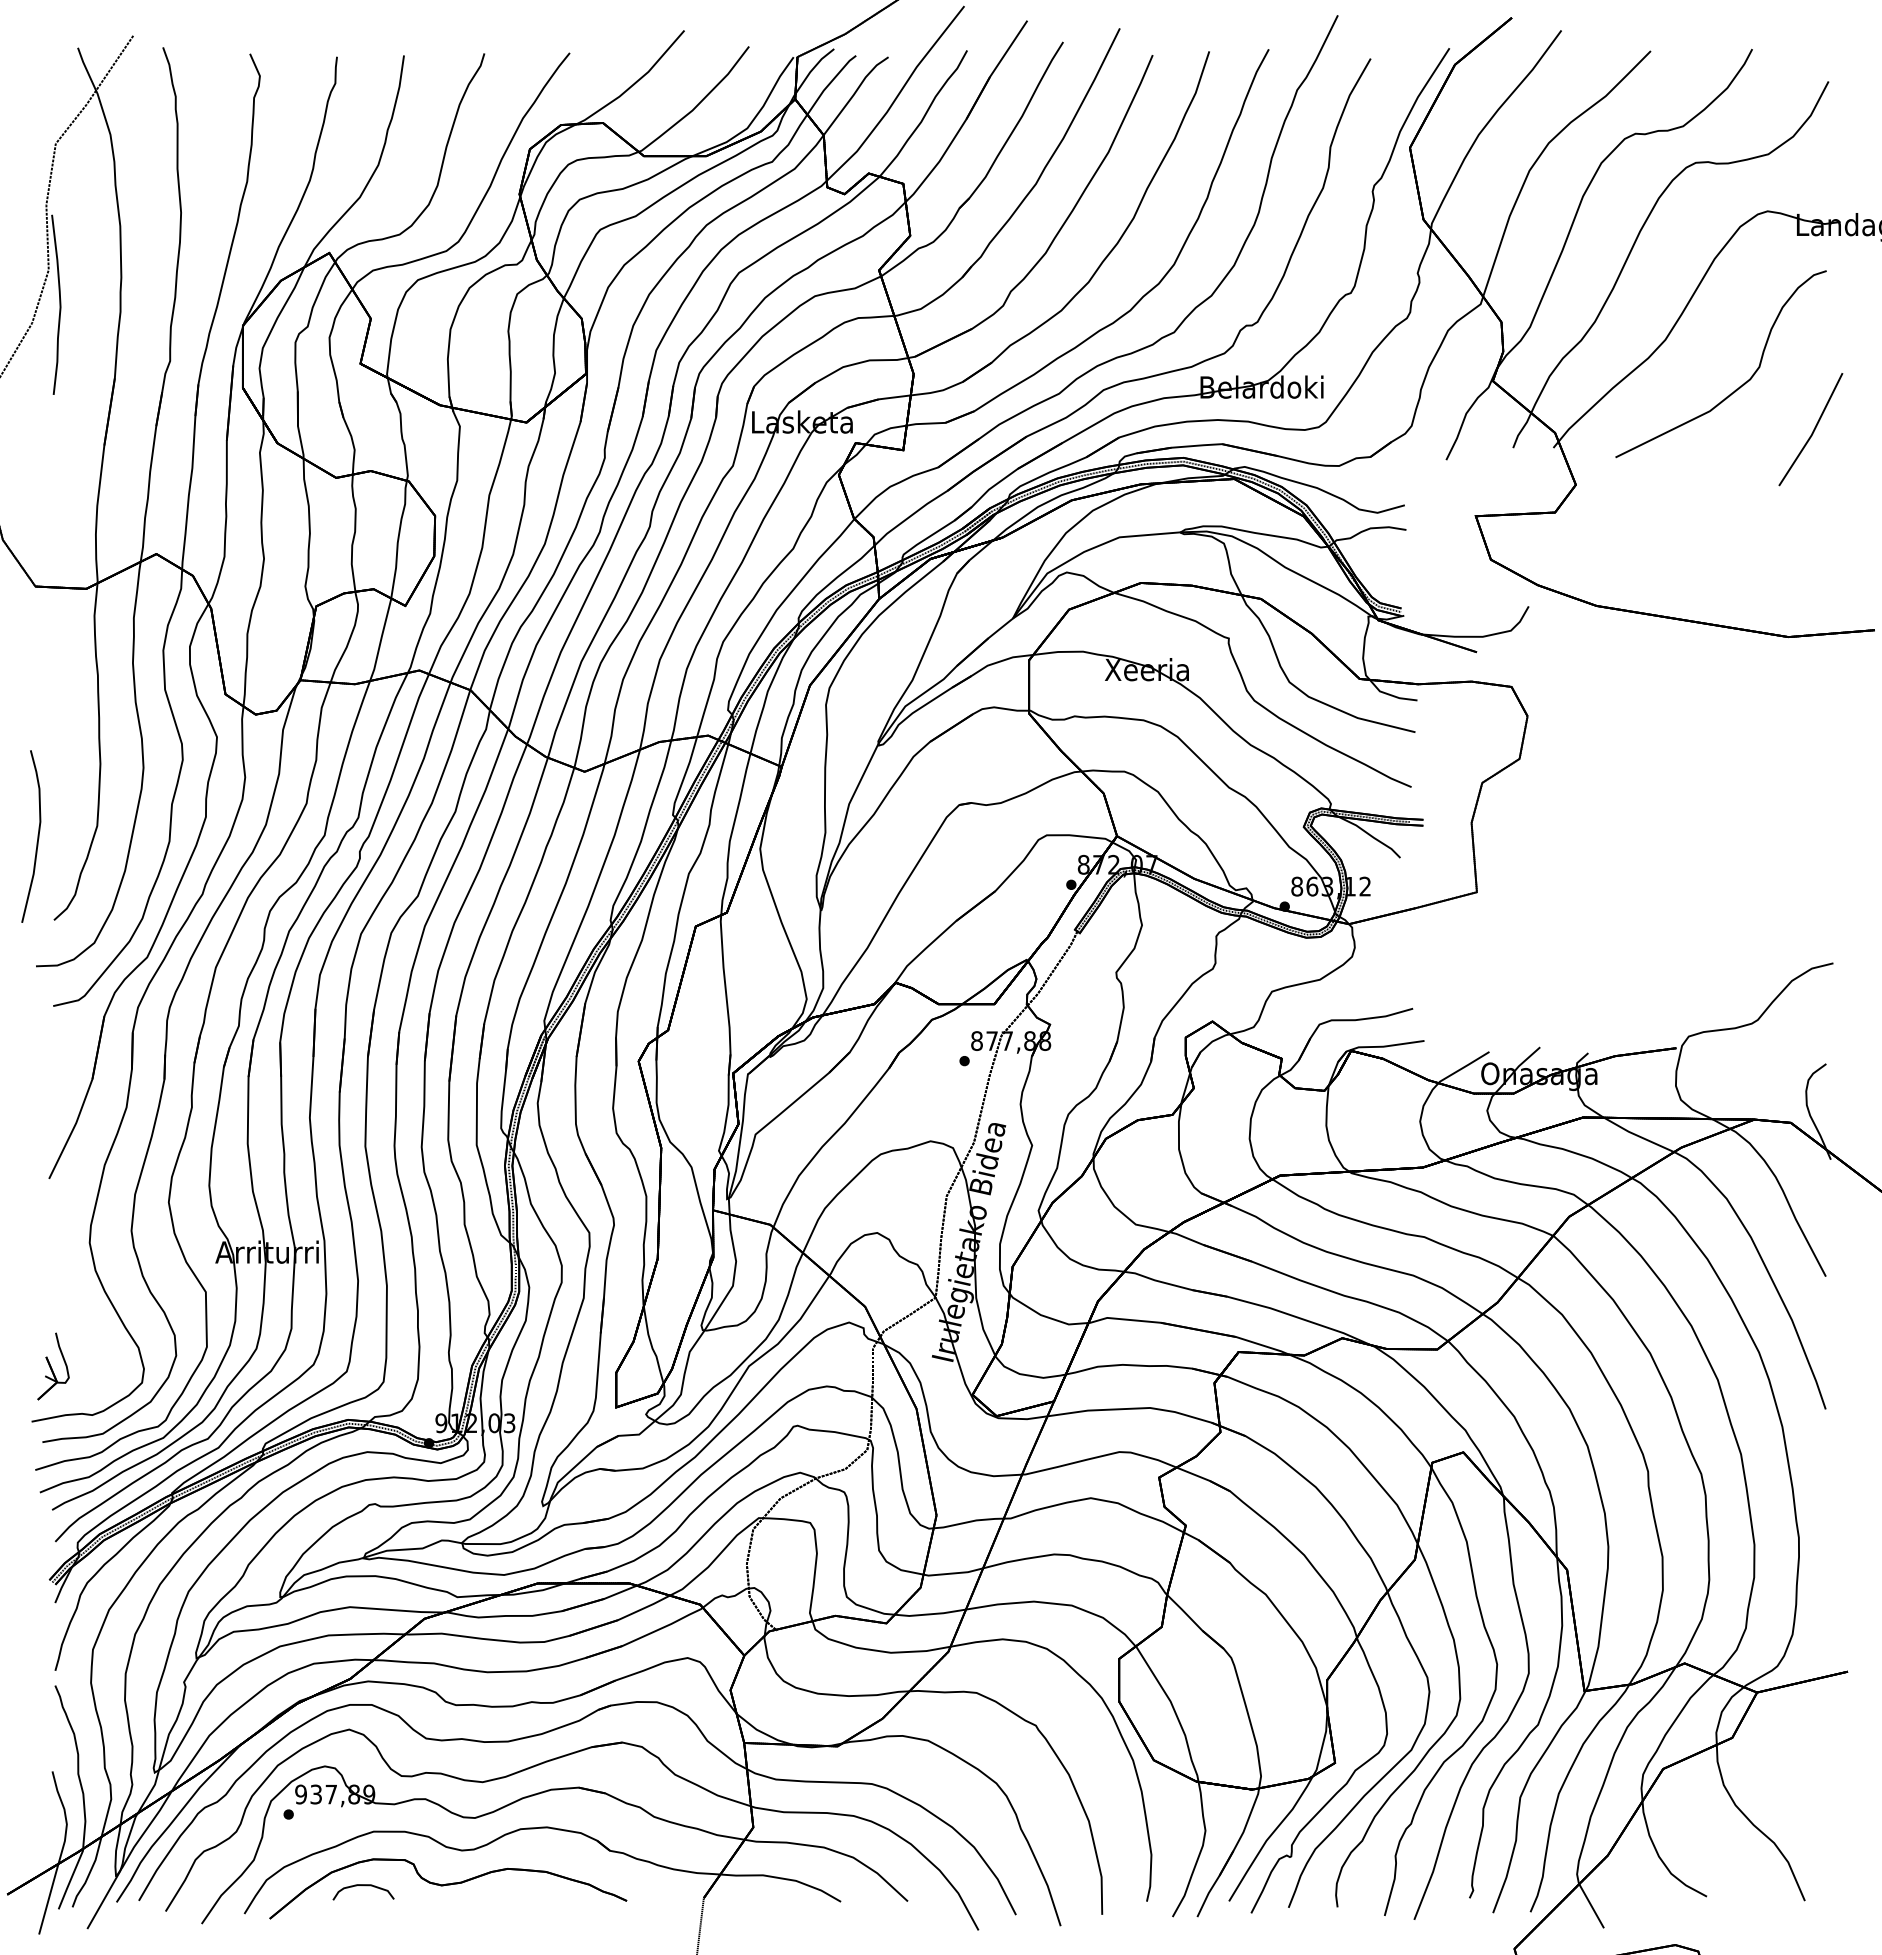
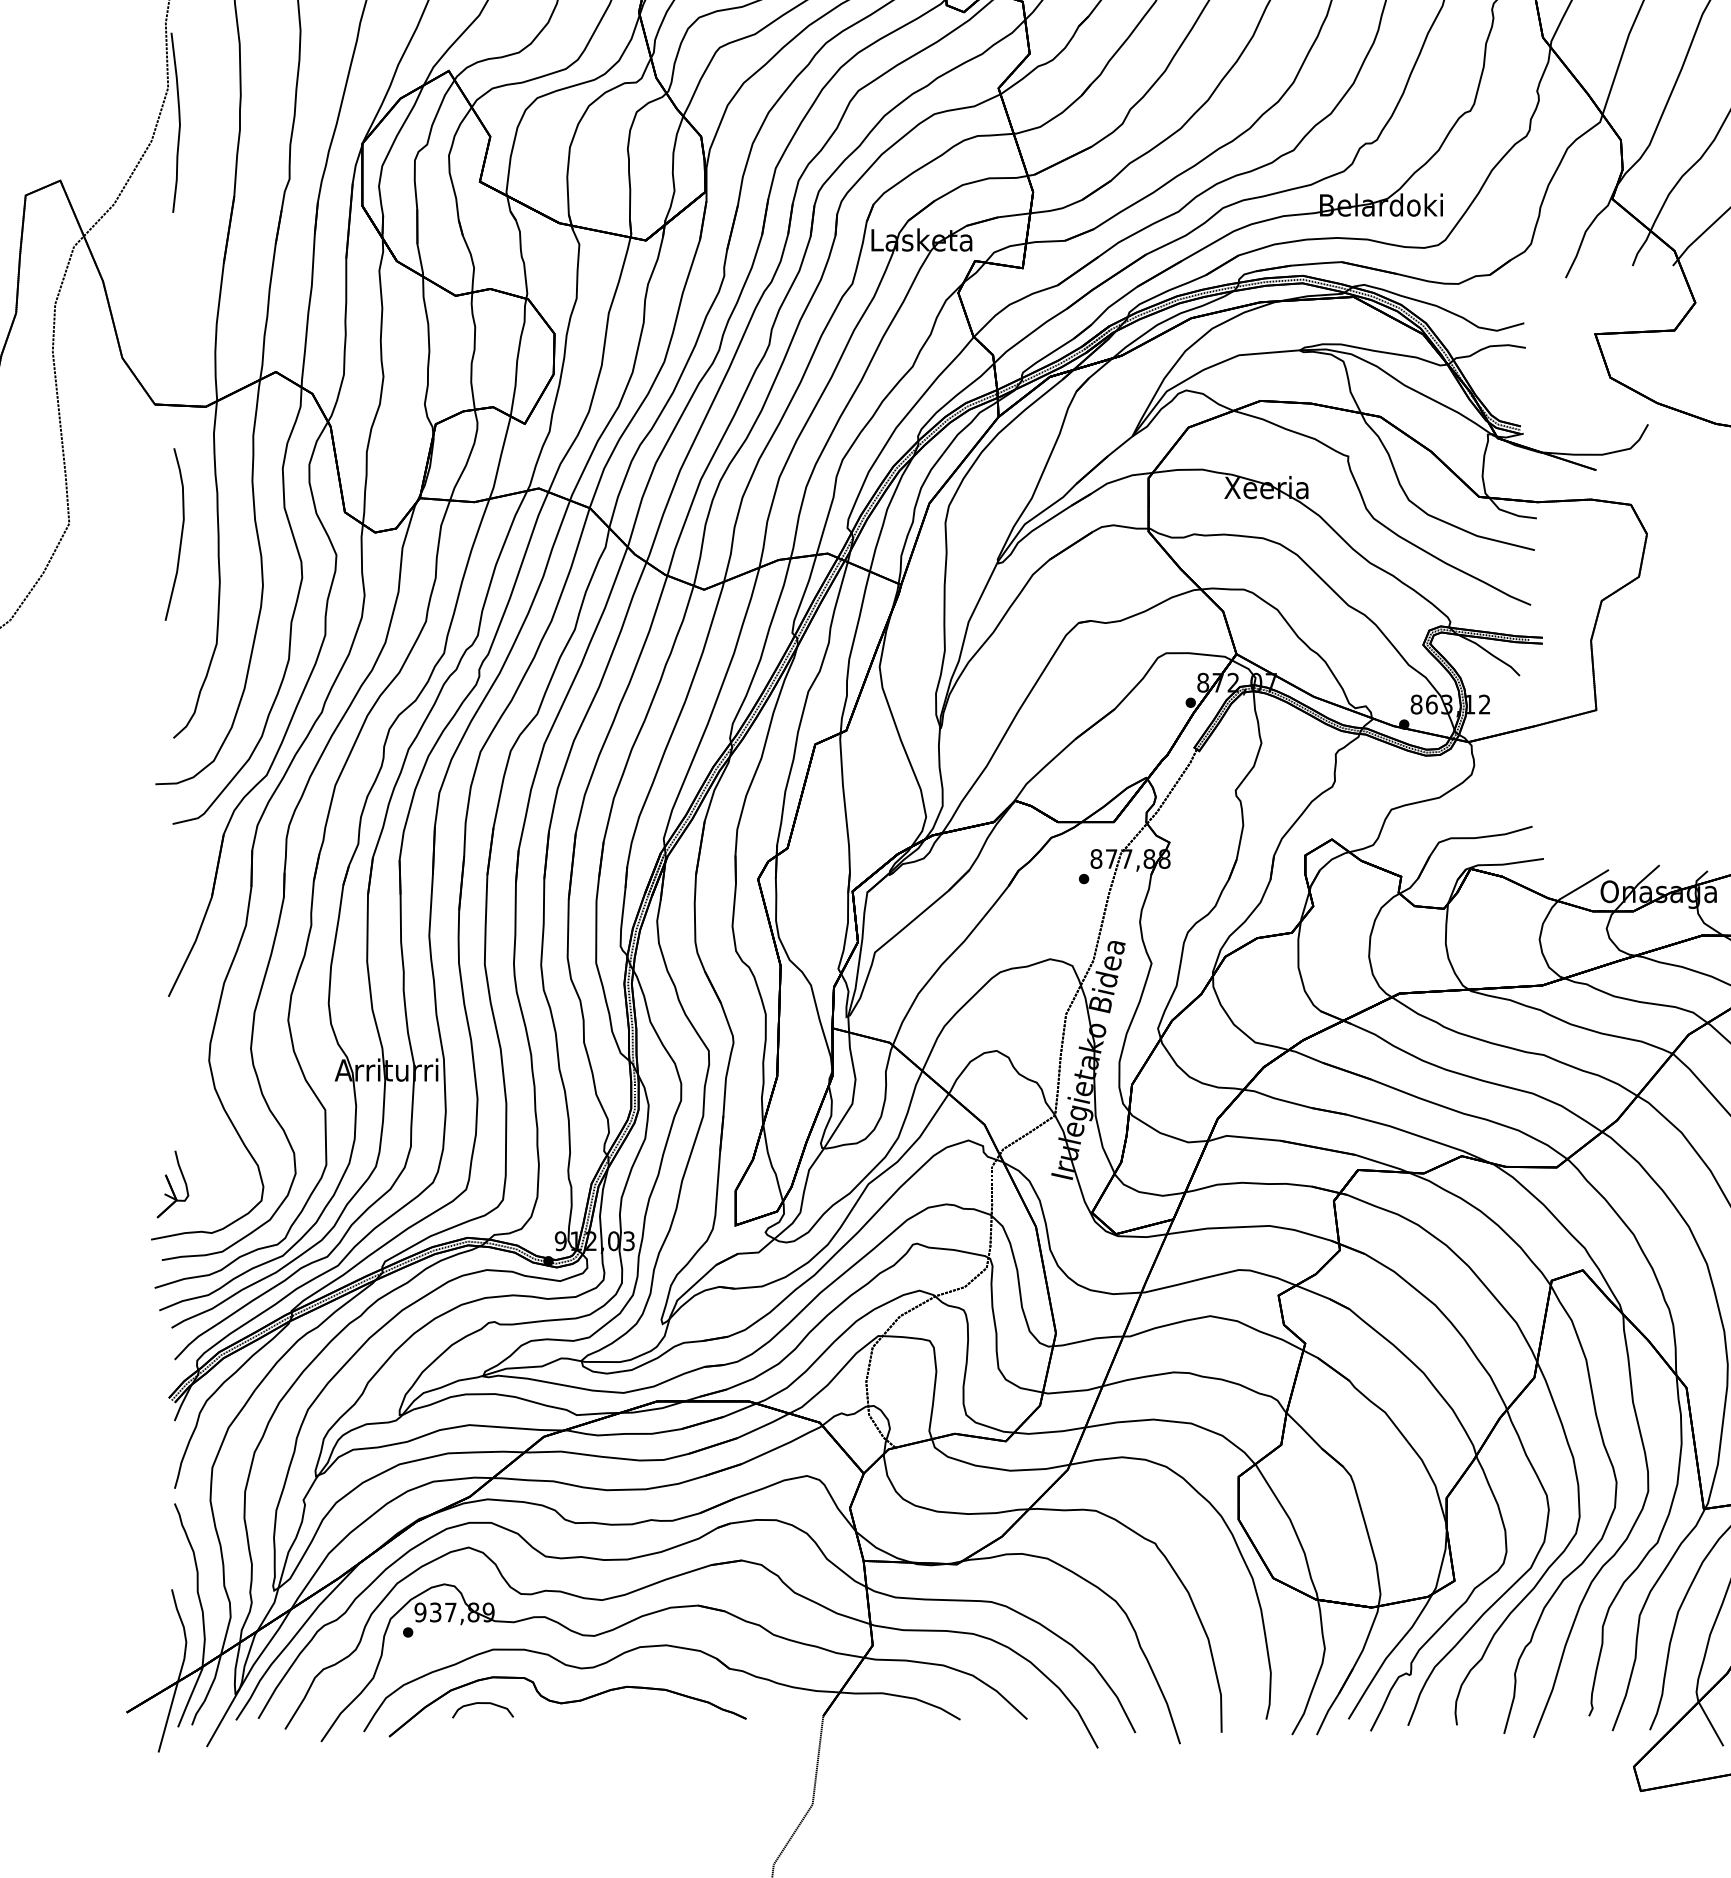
part: (31, 836) -> (174, 534), moved

